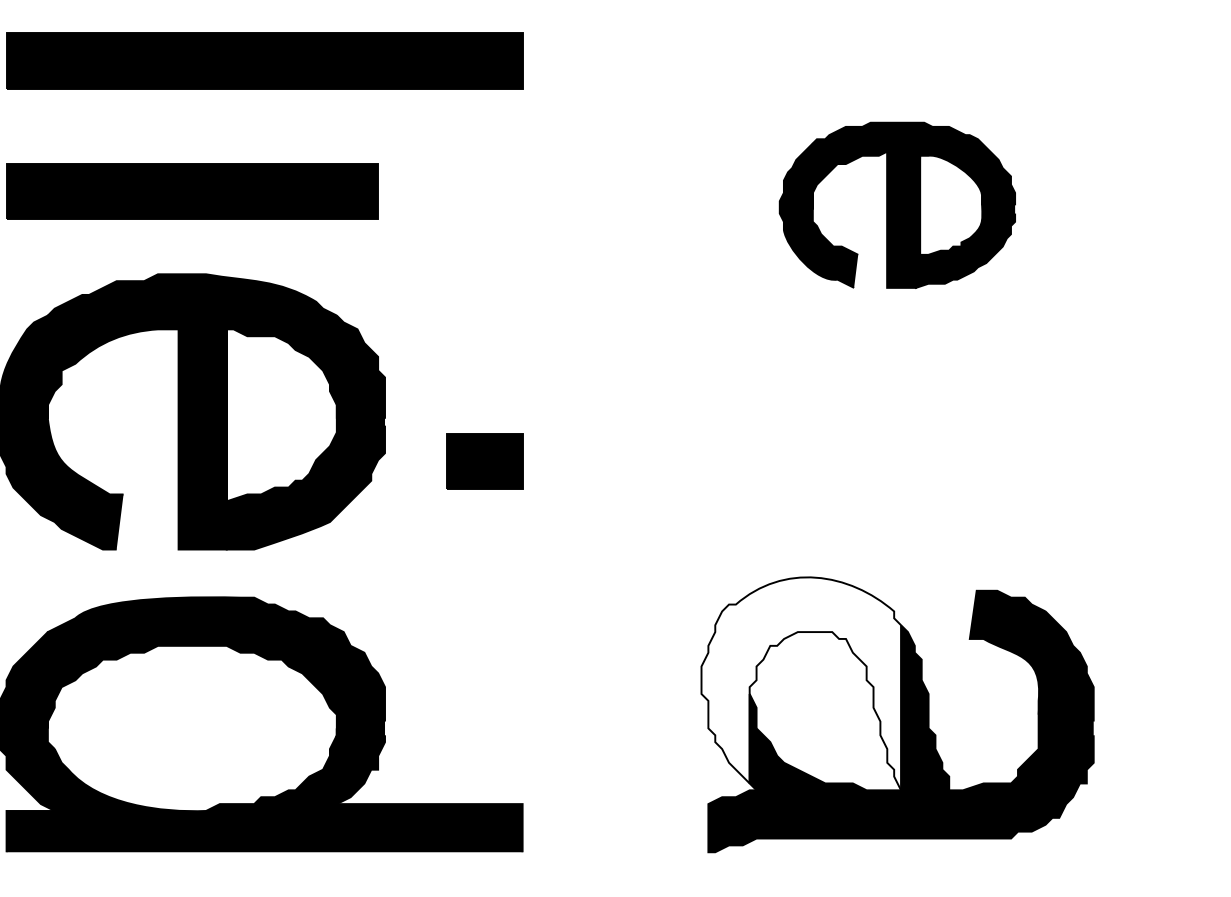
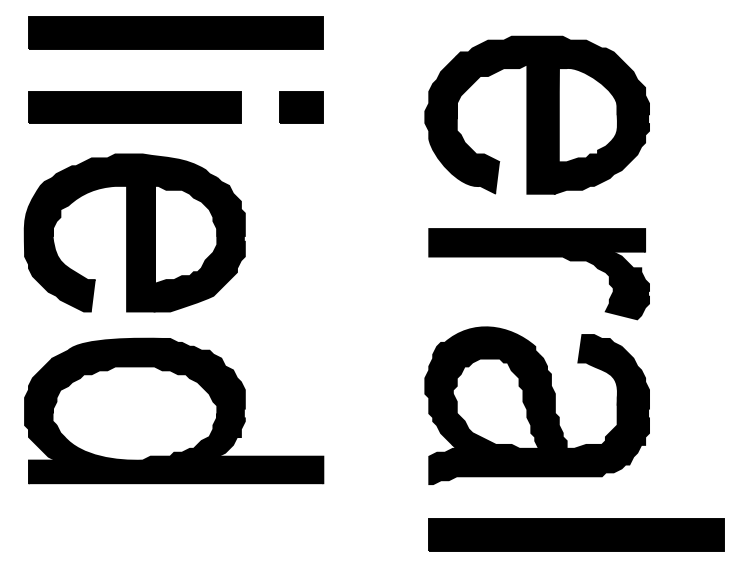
part: (896, 204) -> (536, 114), size x1.67
part: (899, 454) -> (538, 257), added
part: (484, 461) -> (301, 107), moved
fill: (801, 682) -> (482, 387), added

